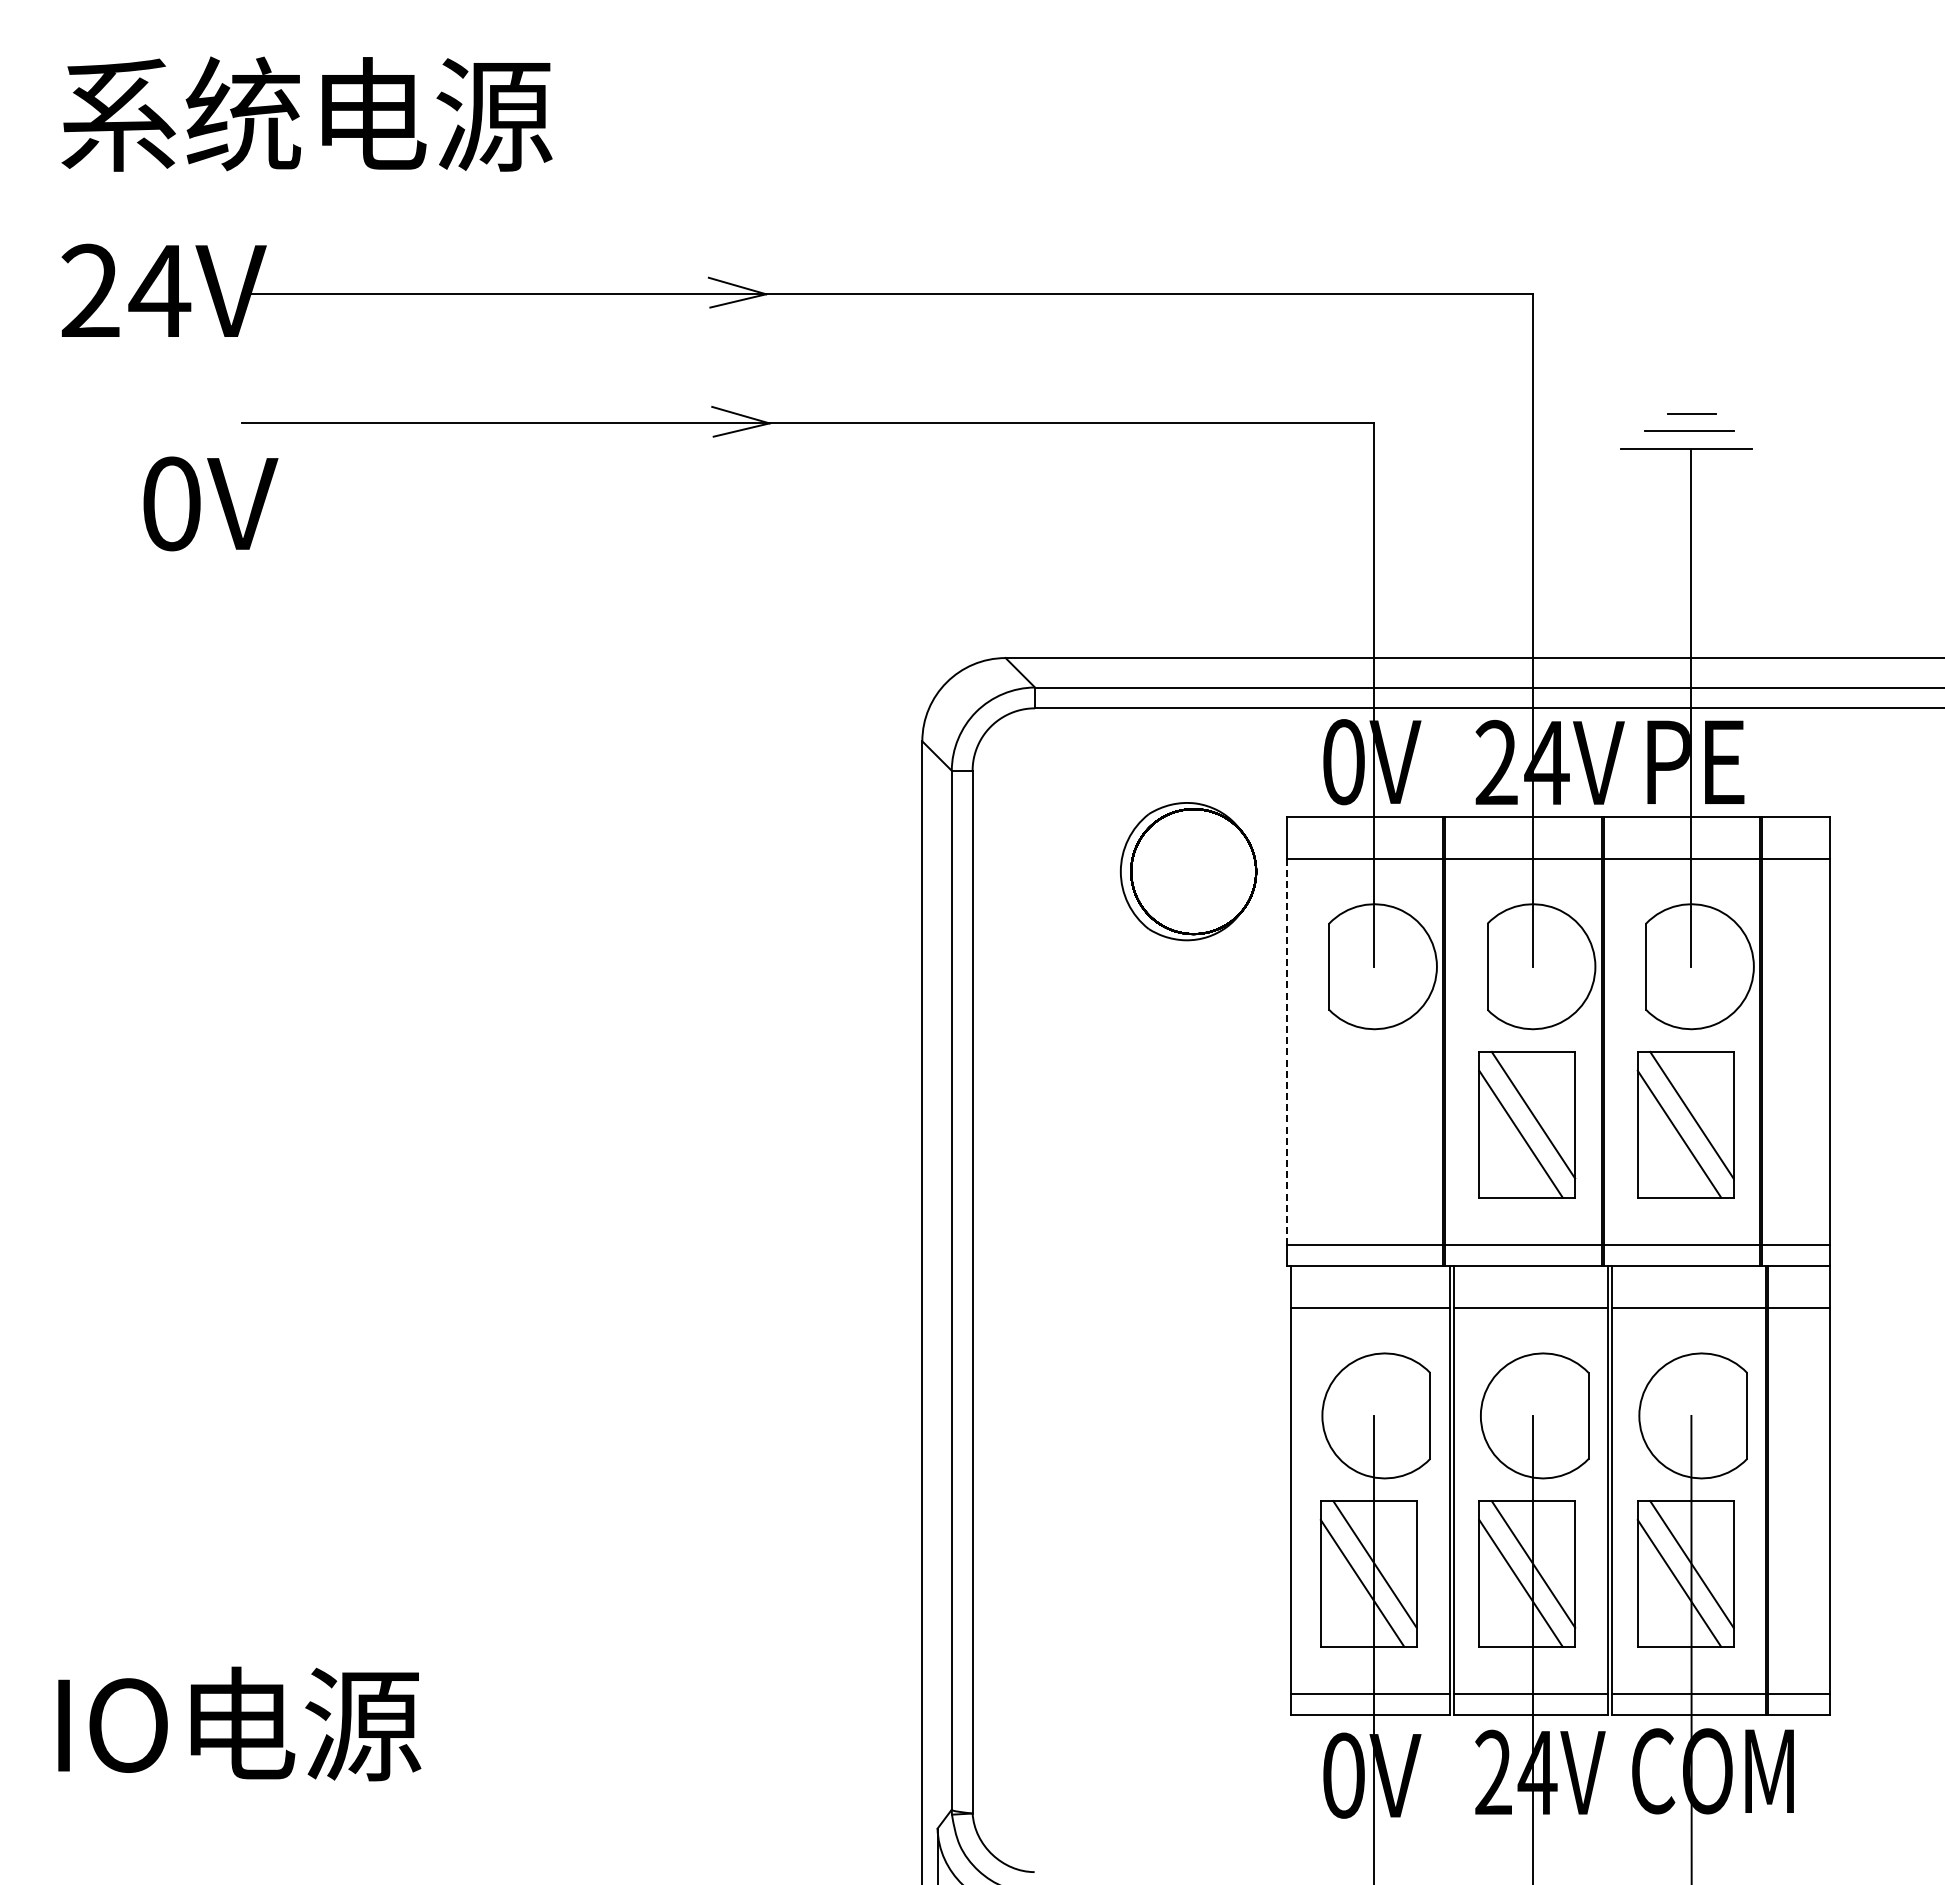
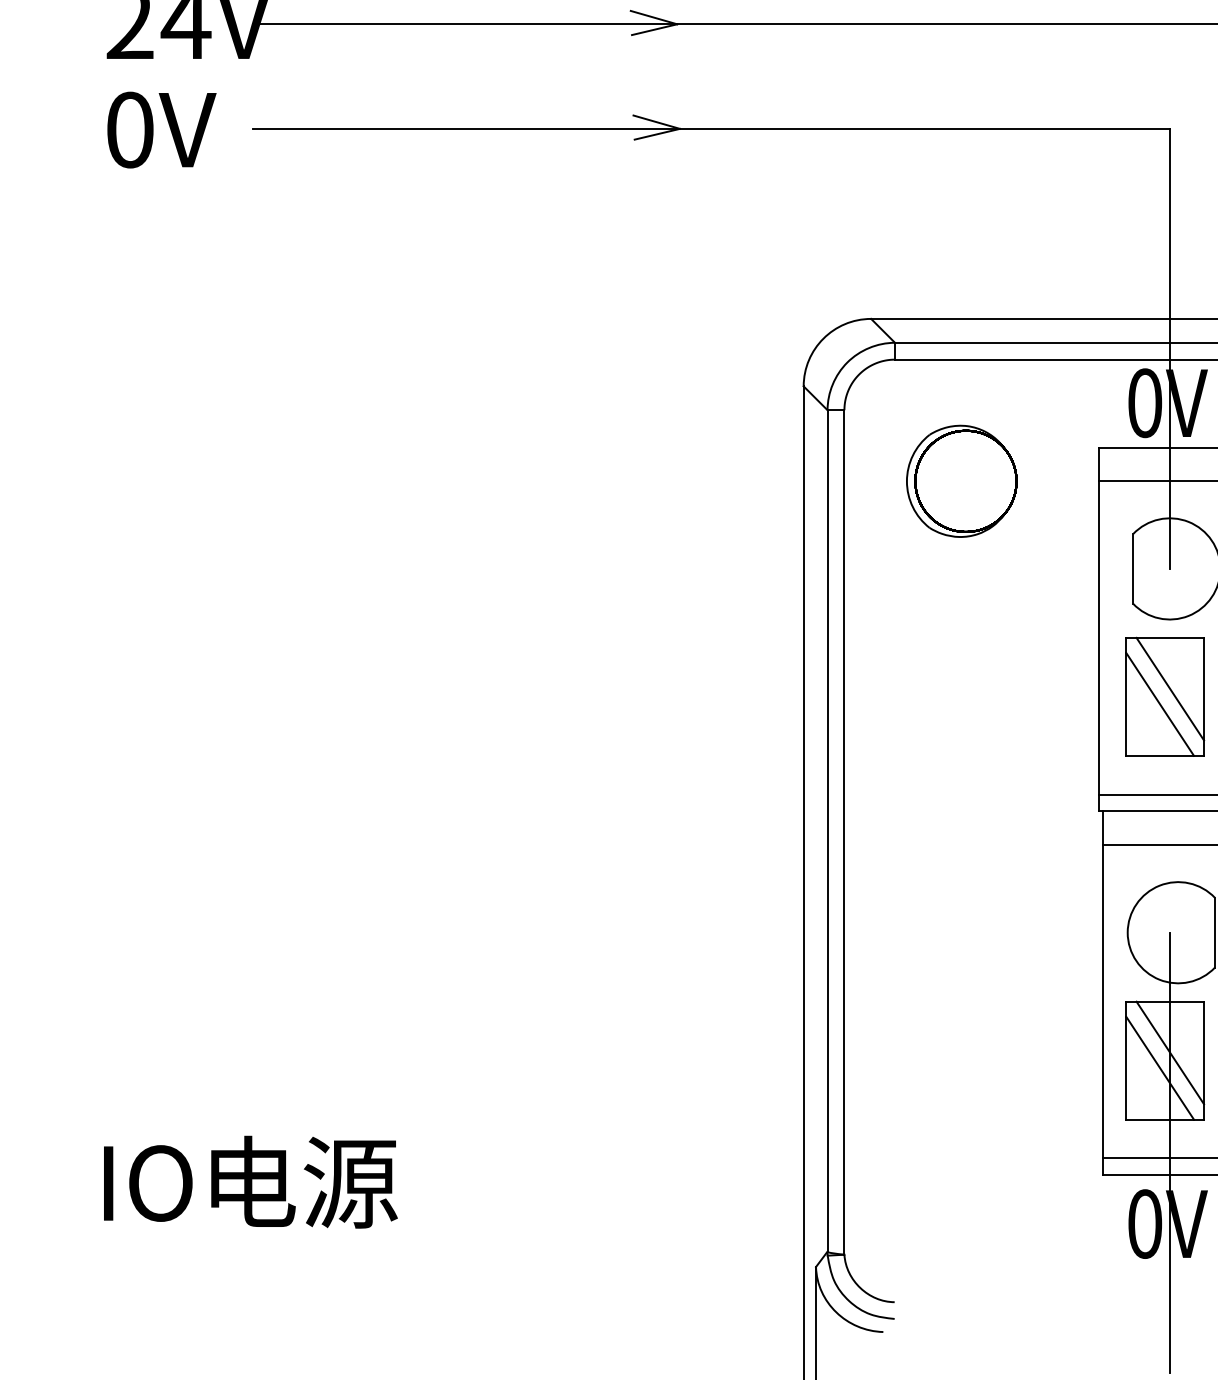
text: (210, 503) -> (161, 129), moved
part: (1188, 871) -> (961, 481), moved
line: (1287, 1052) -> (1099, 638), dashed -> solid
part: (1368, 1124) -> (1165, 696), added

